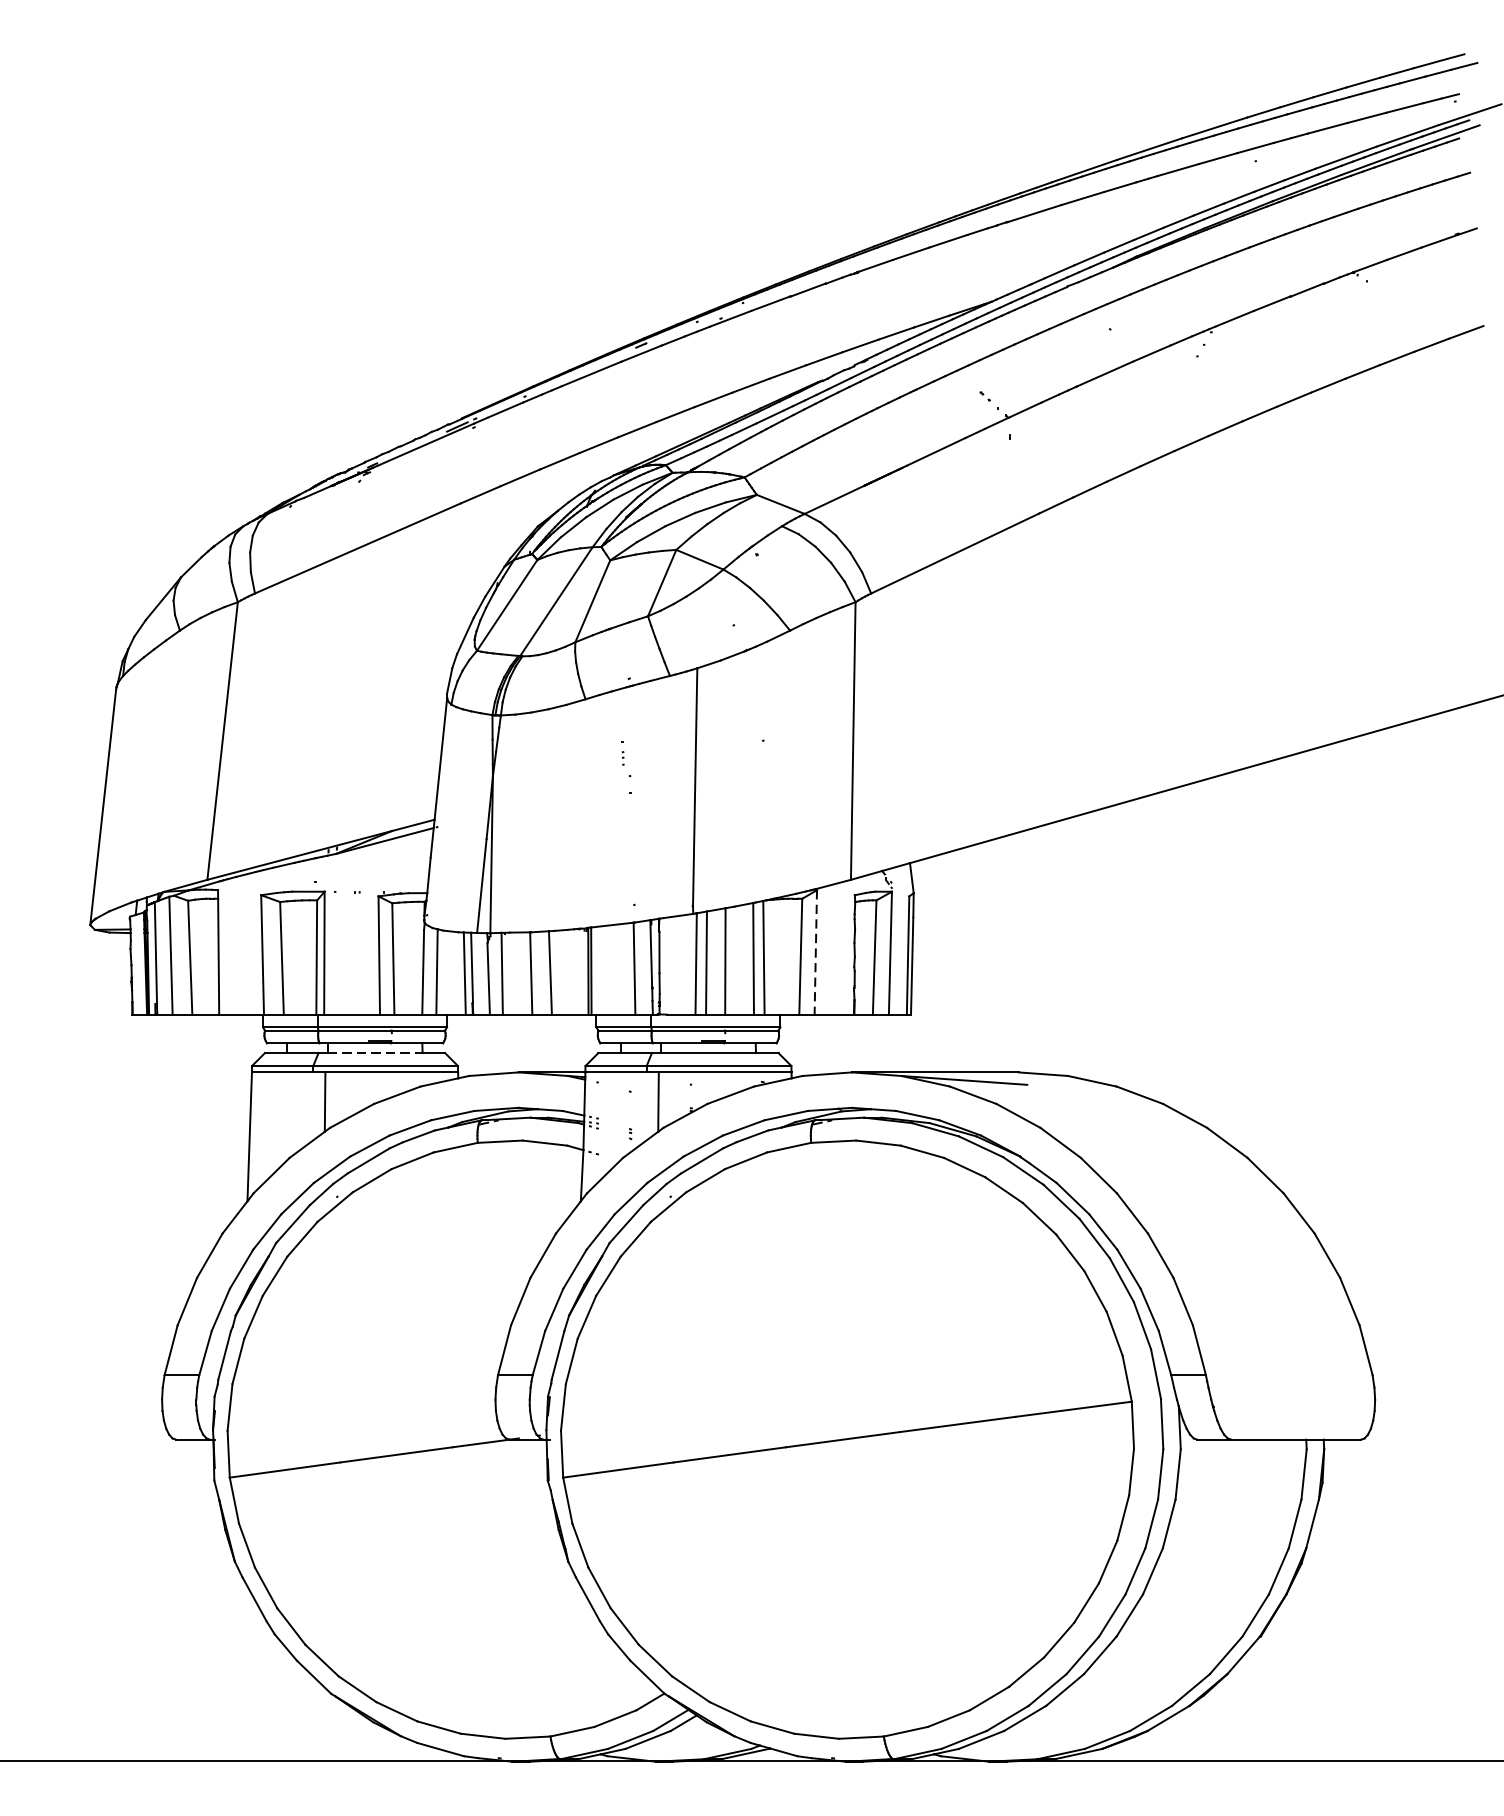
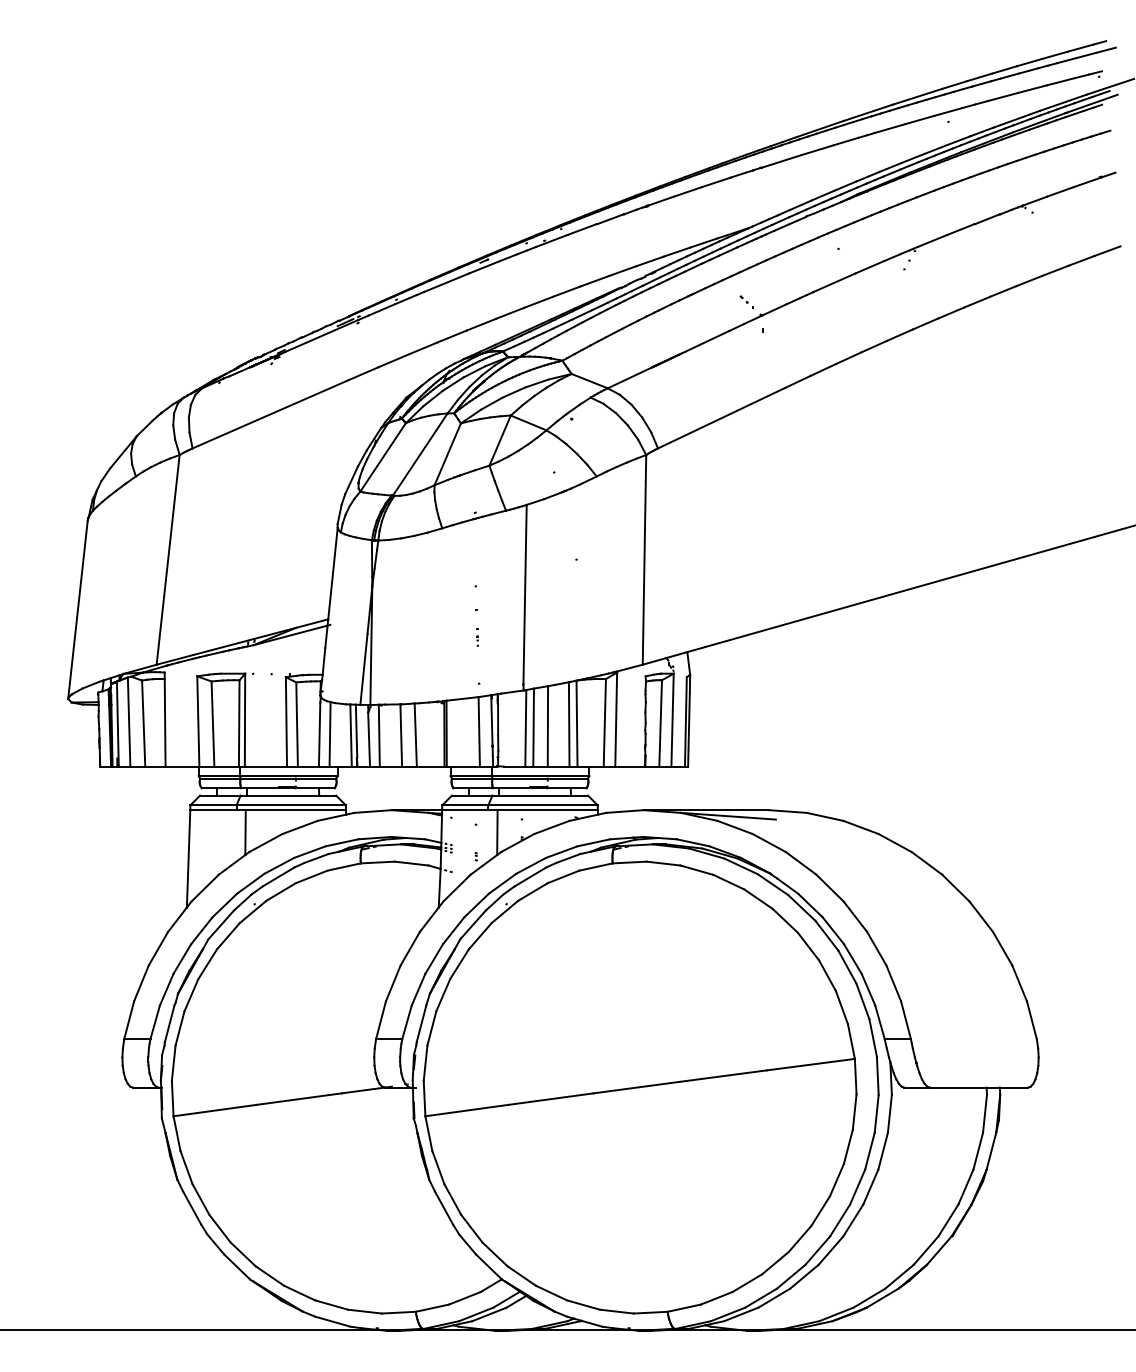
part: (622, 753) -> (477, 637), moved
line: (816, 952) -> (616, 719), dashed -> solid
line: (375, 1052) -> (283, 795), dashed -> solid

